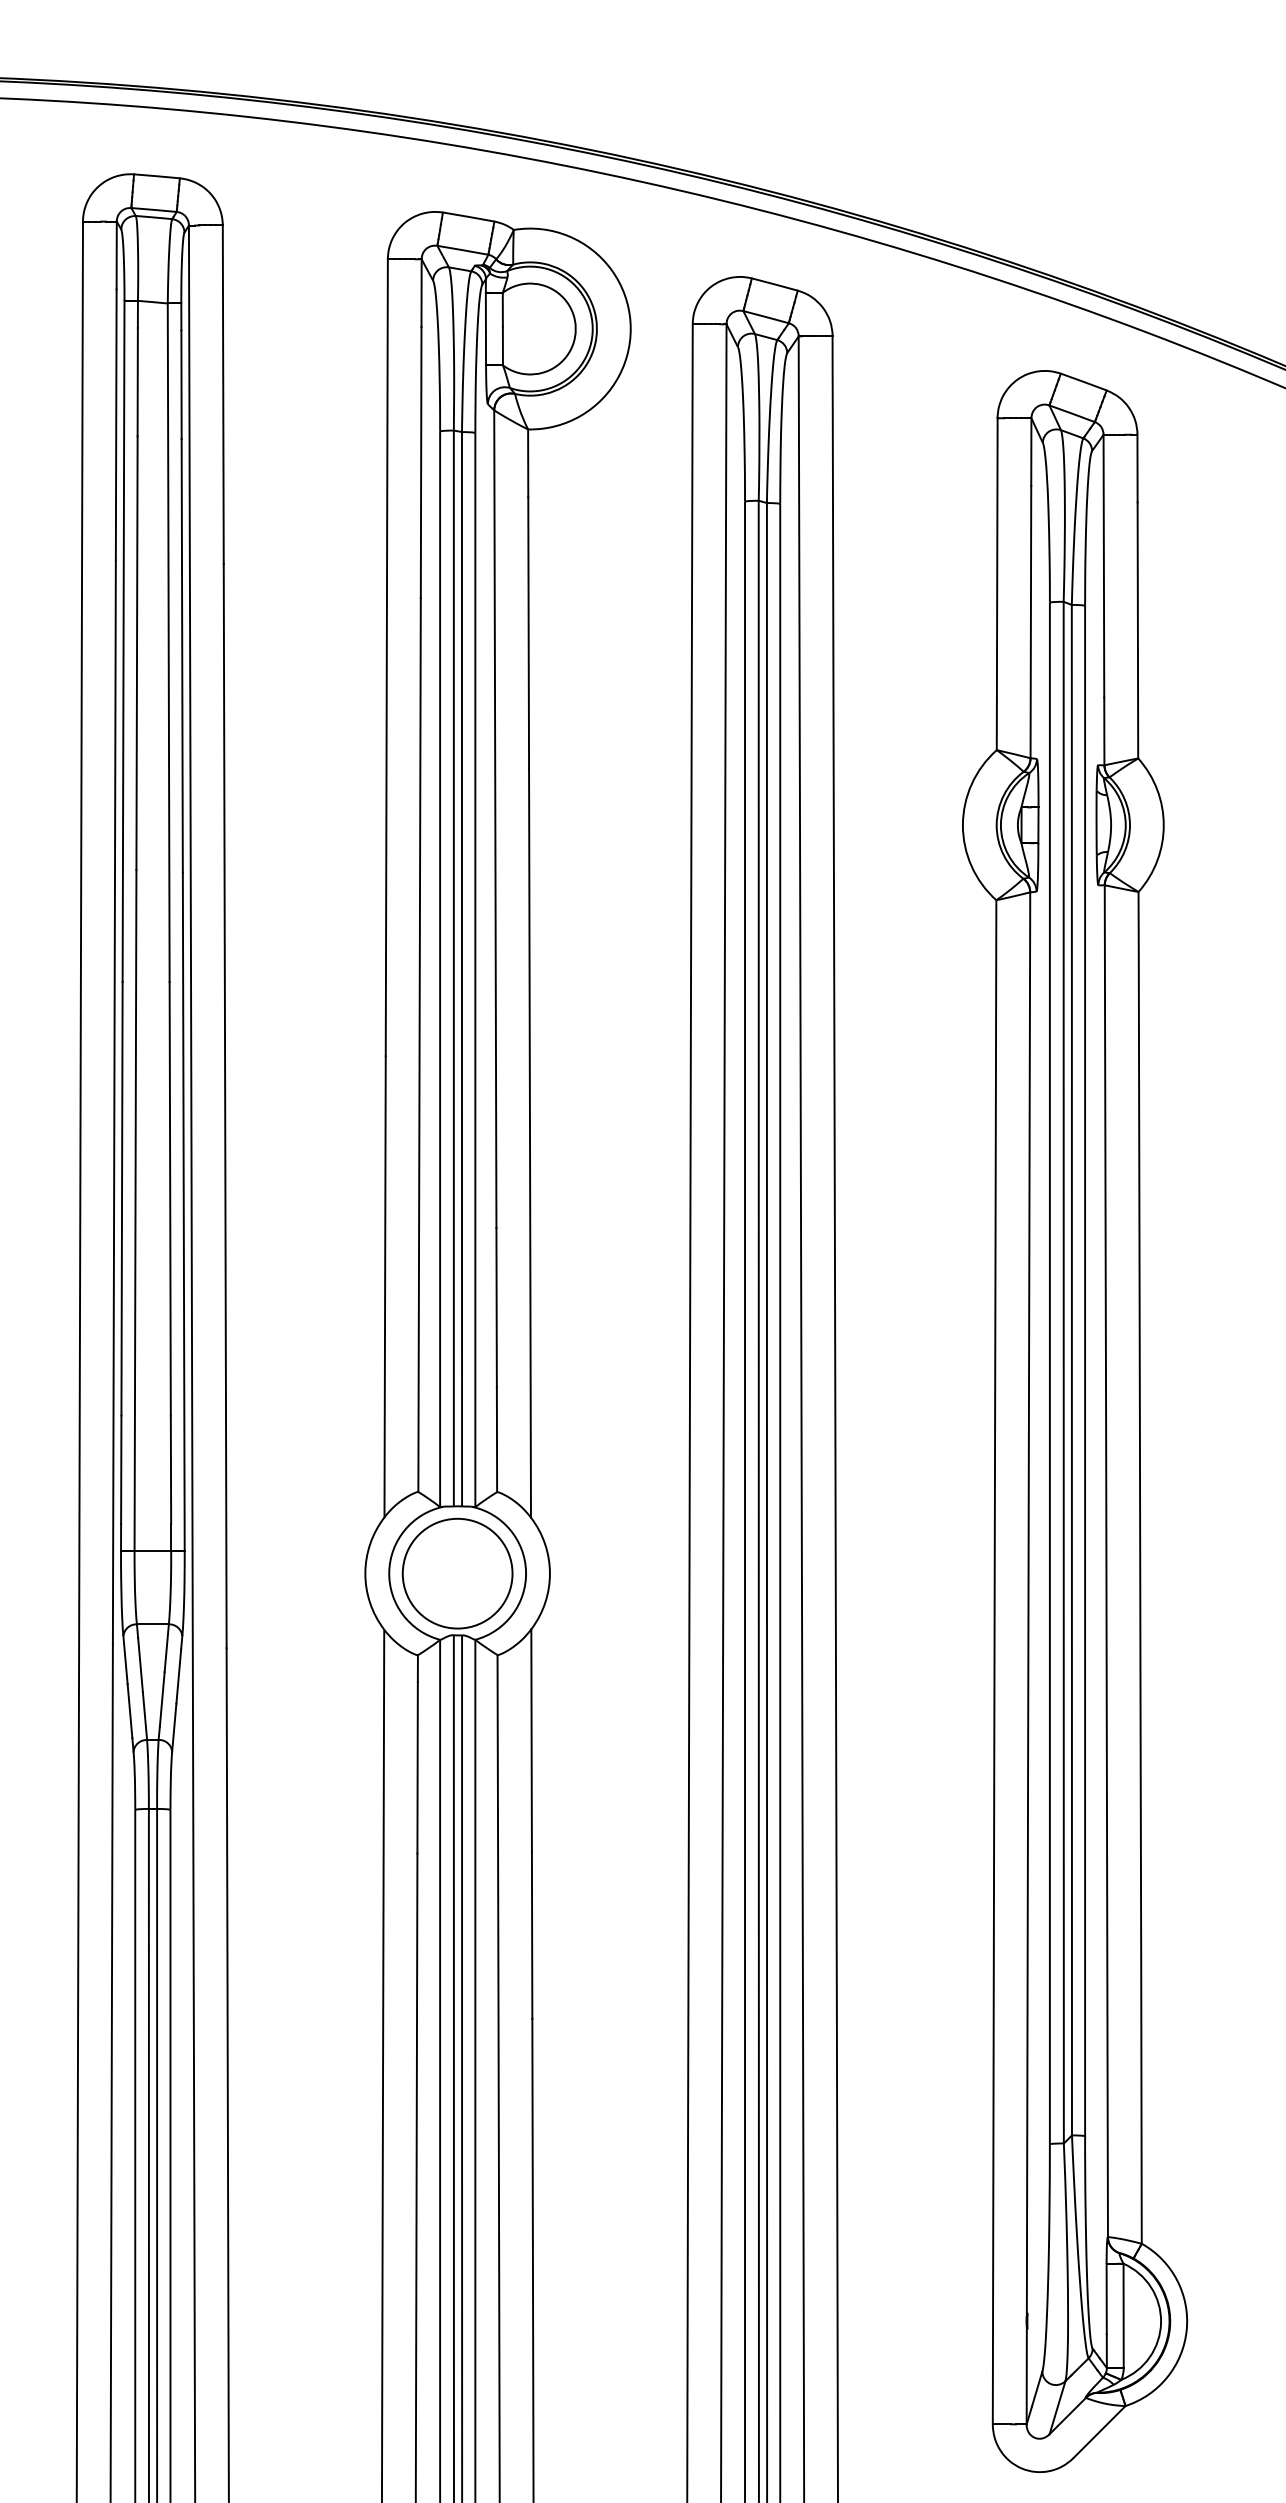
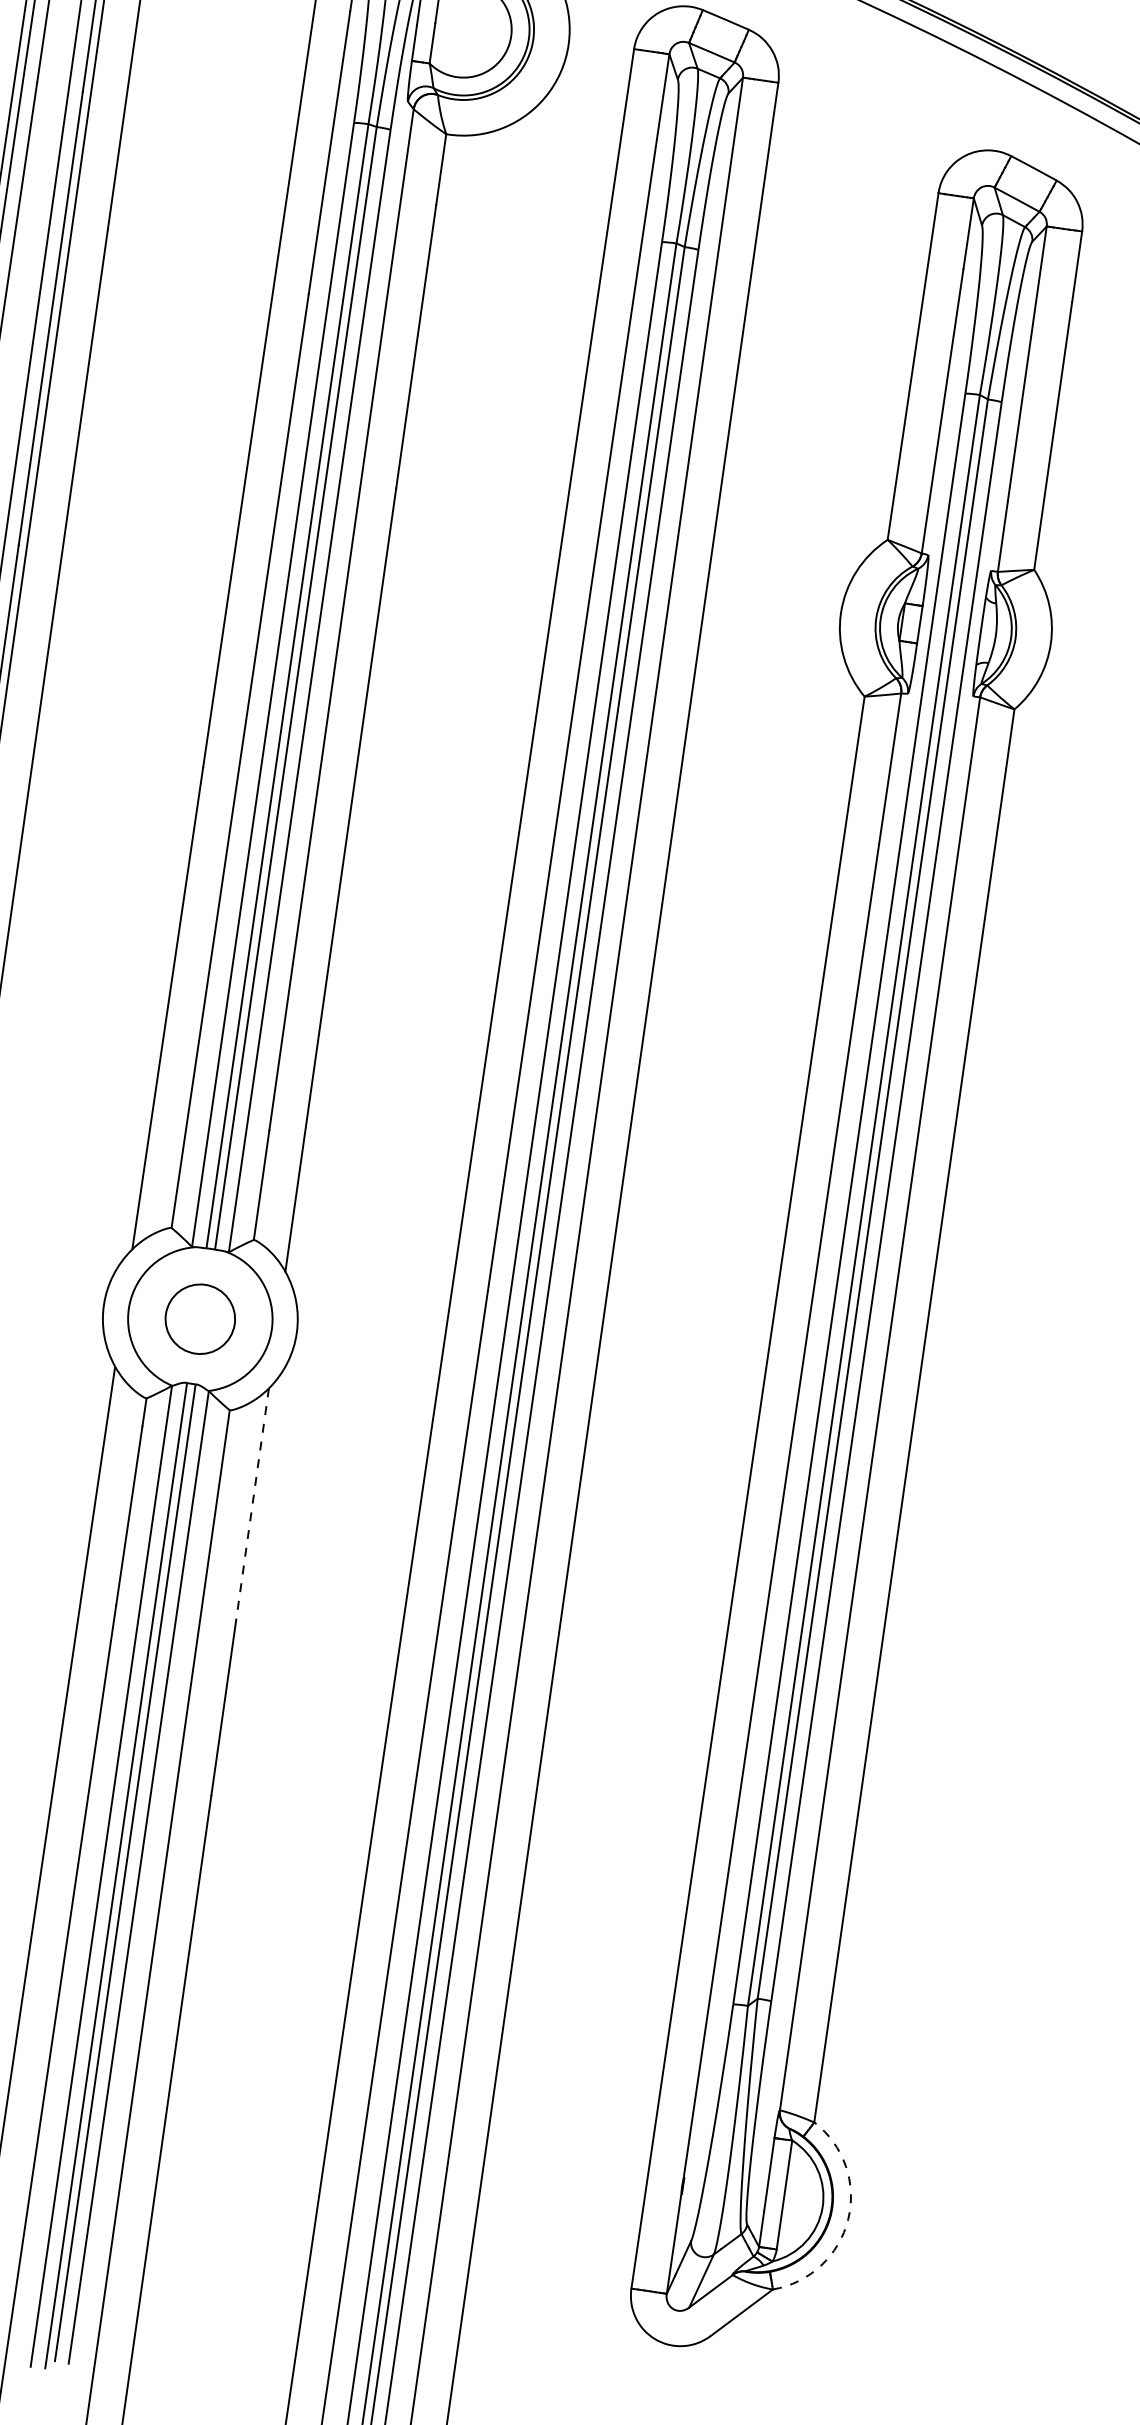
circle: (457, 1573) -> (200, 1319), size x0.6
line: (531, 1741) -> (252, 1505), solid -> dashed
arc: (1186, 2330) -> (847, 2219), solid -> dashed

